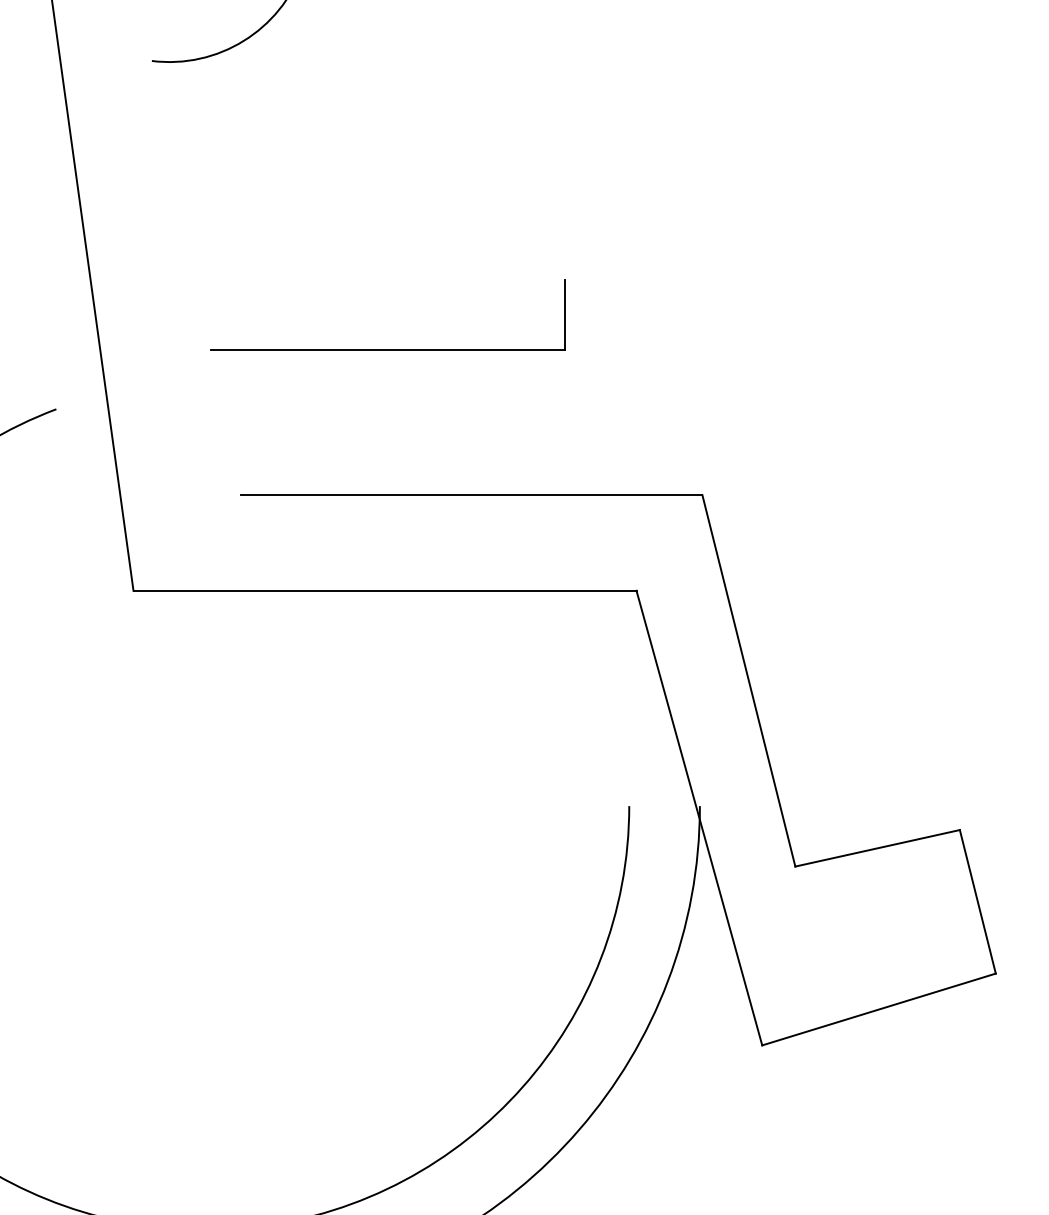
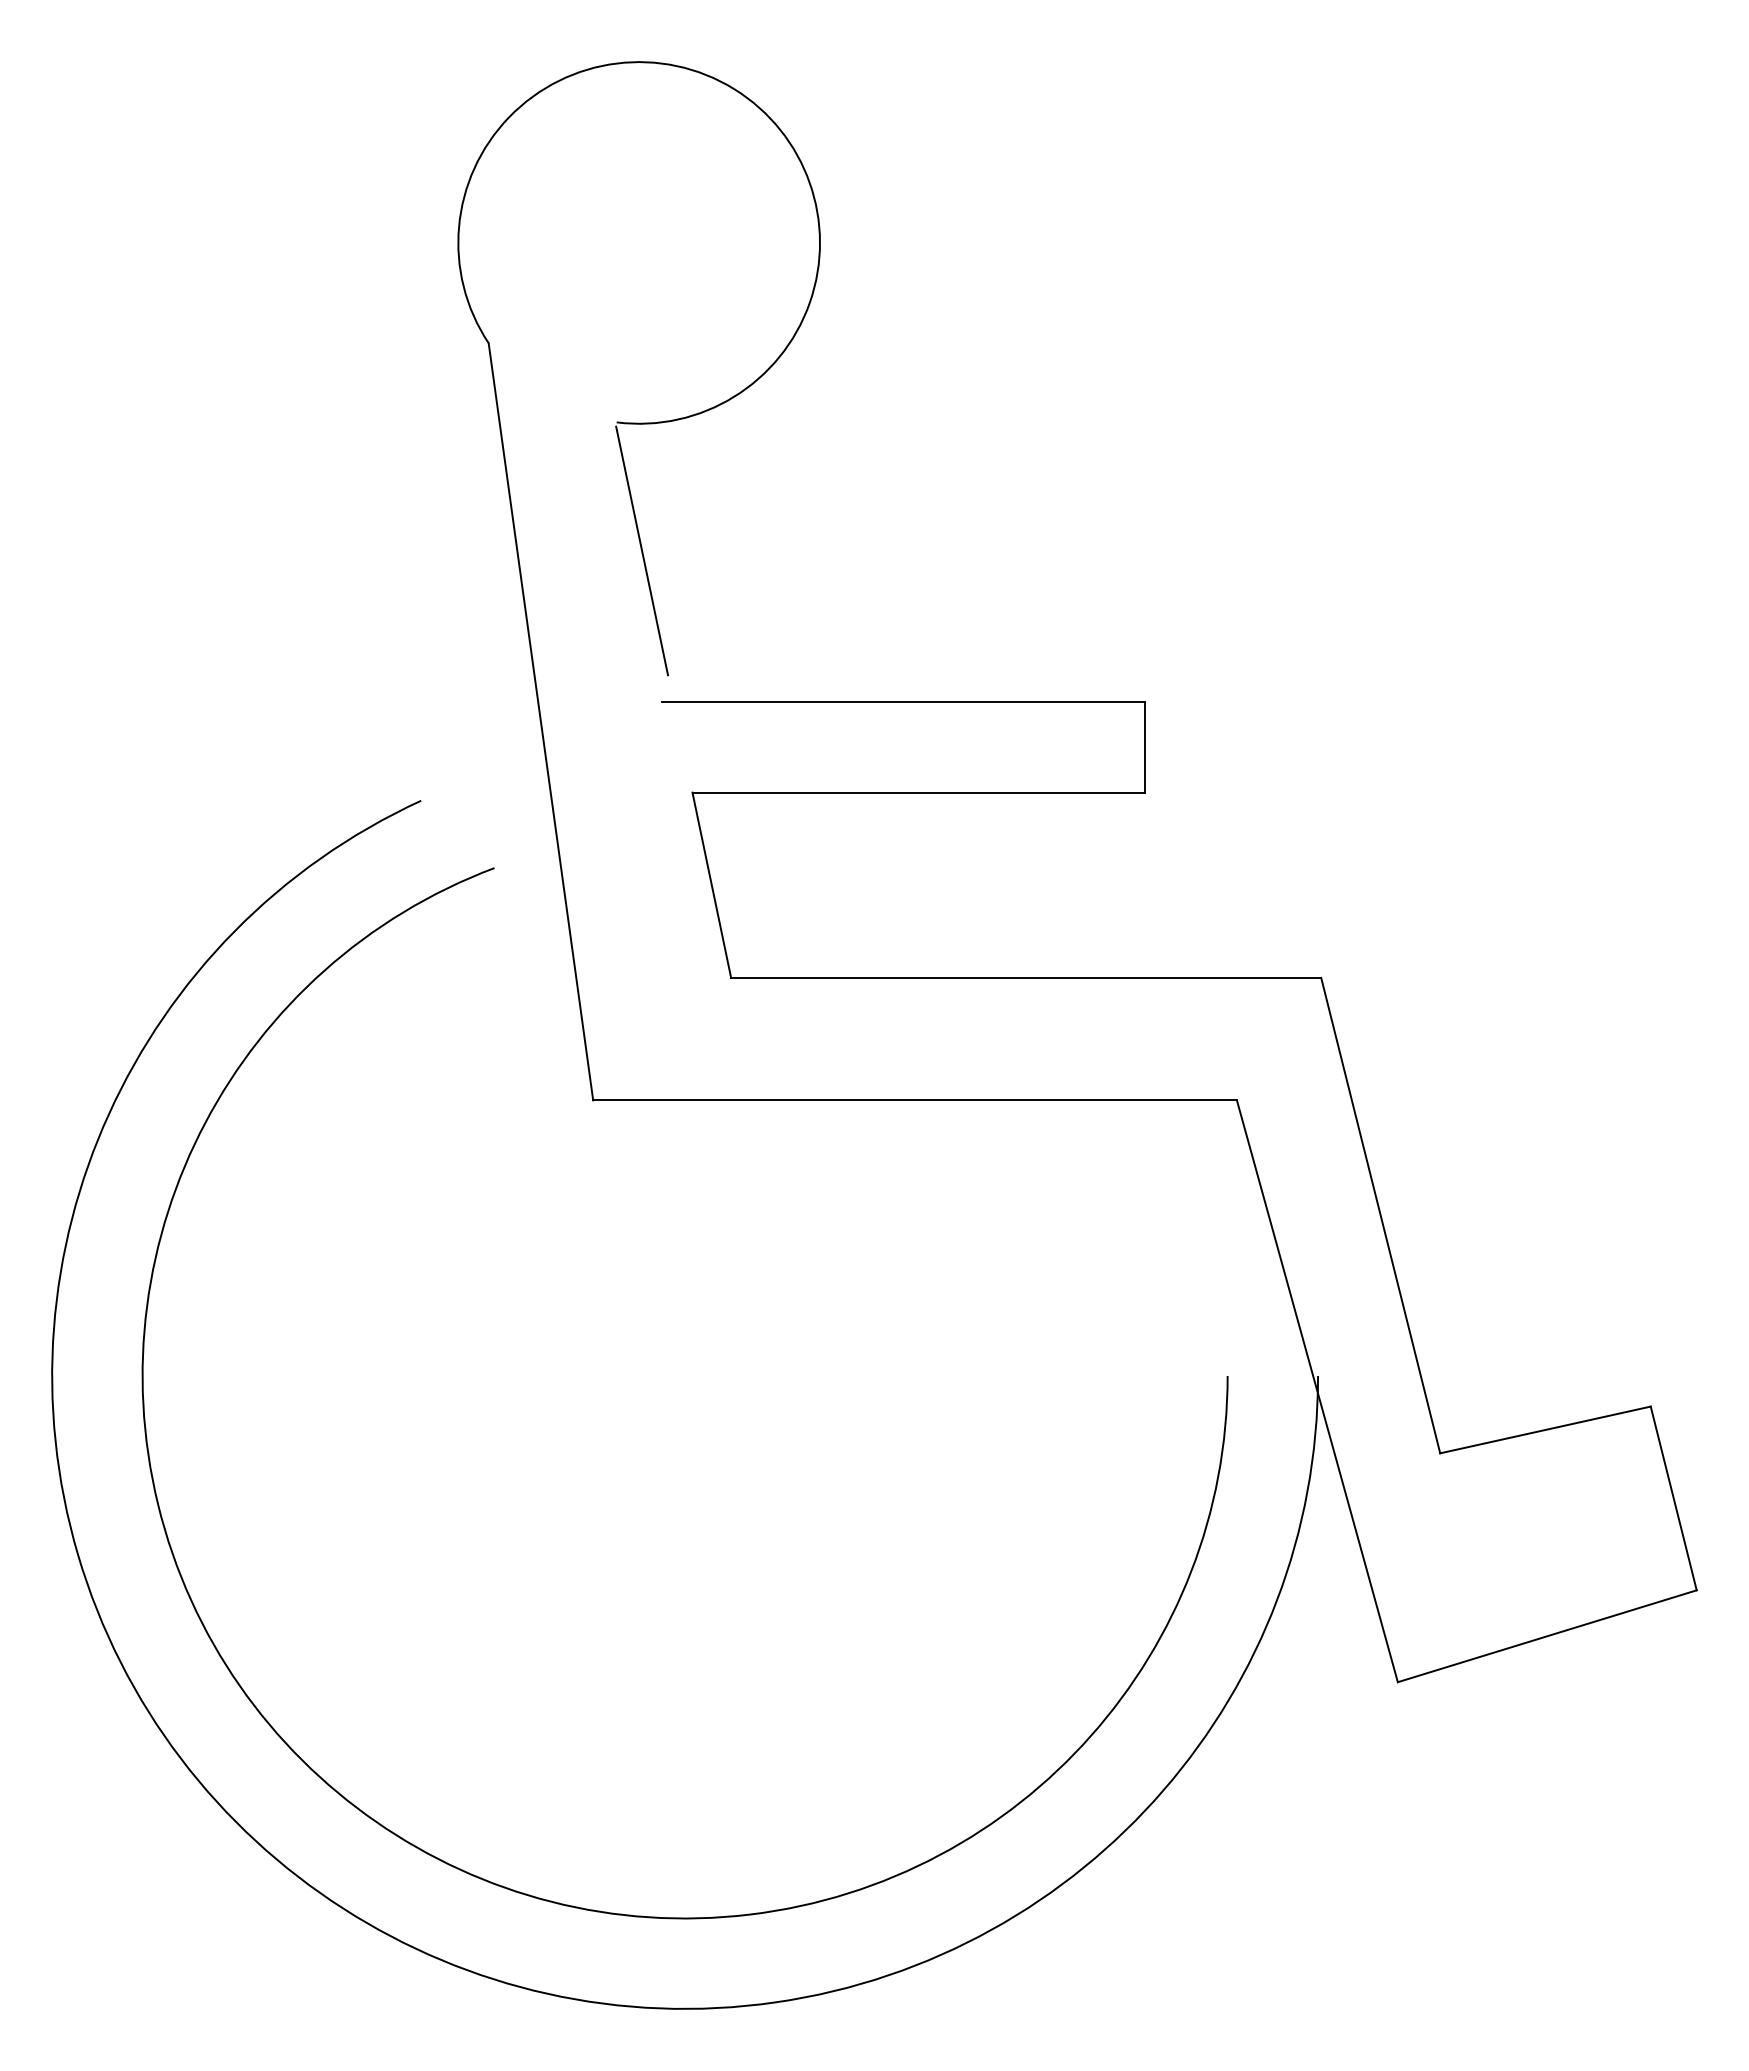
line: (172, 161) -> (642, 550), added
line: (375, 279) -> (903, 702), added
line: (225, 422) -> (711, 884), added

